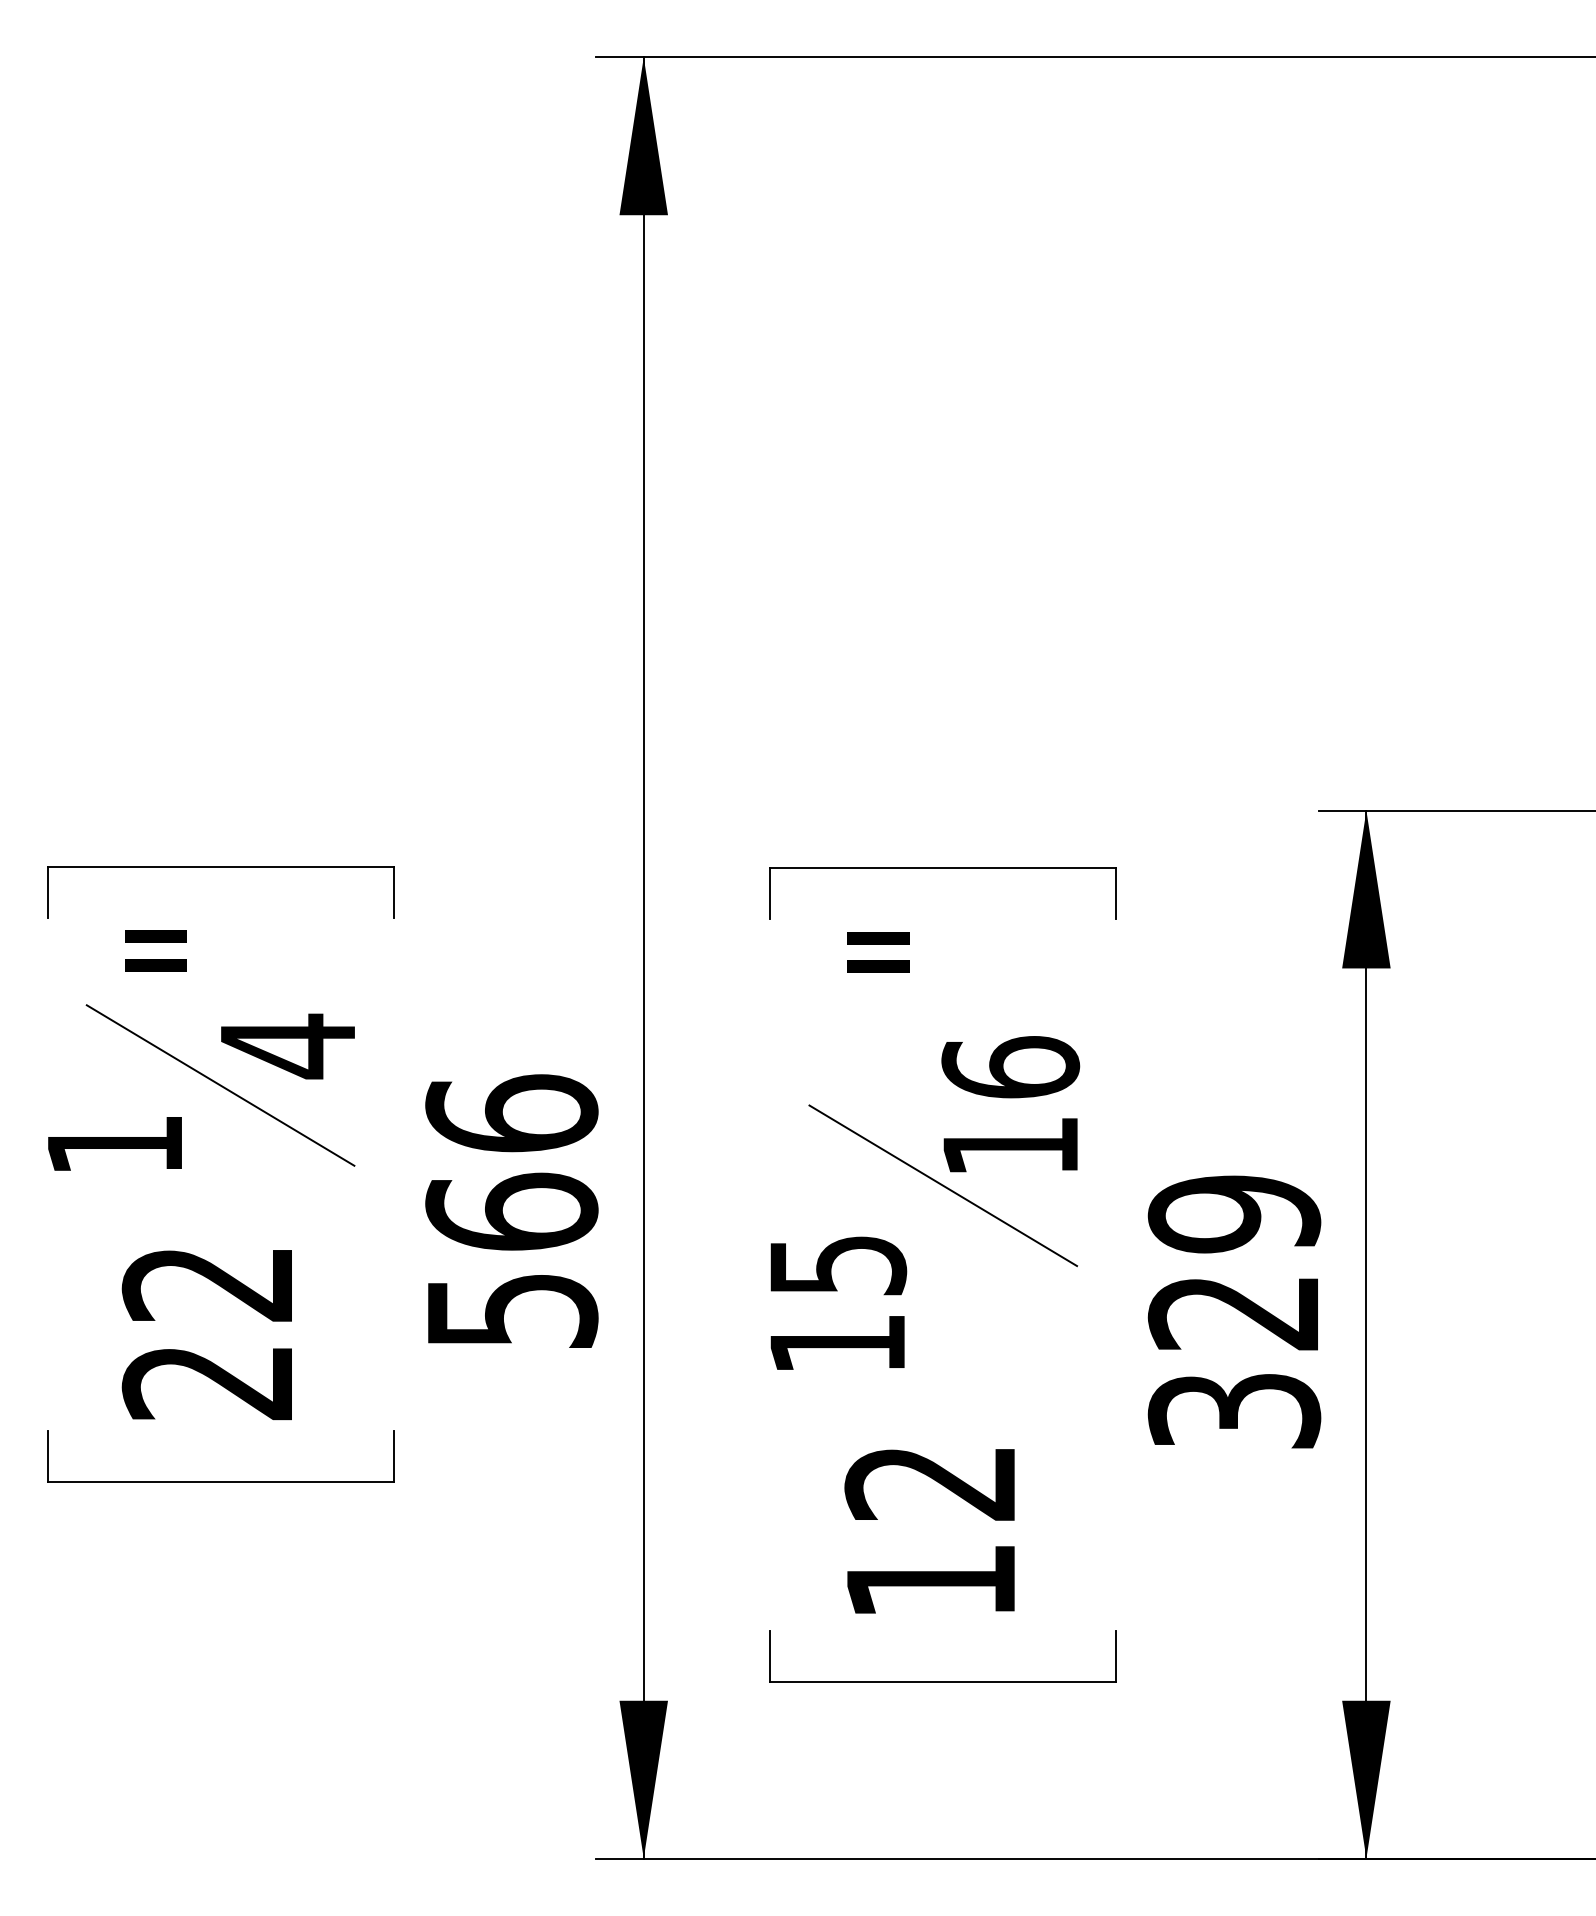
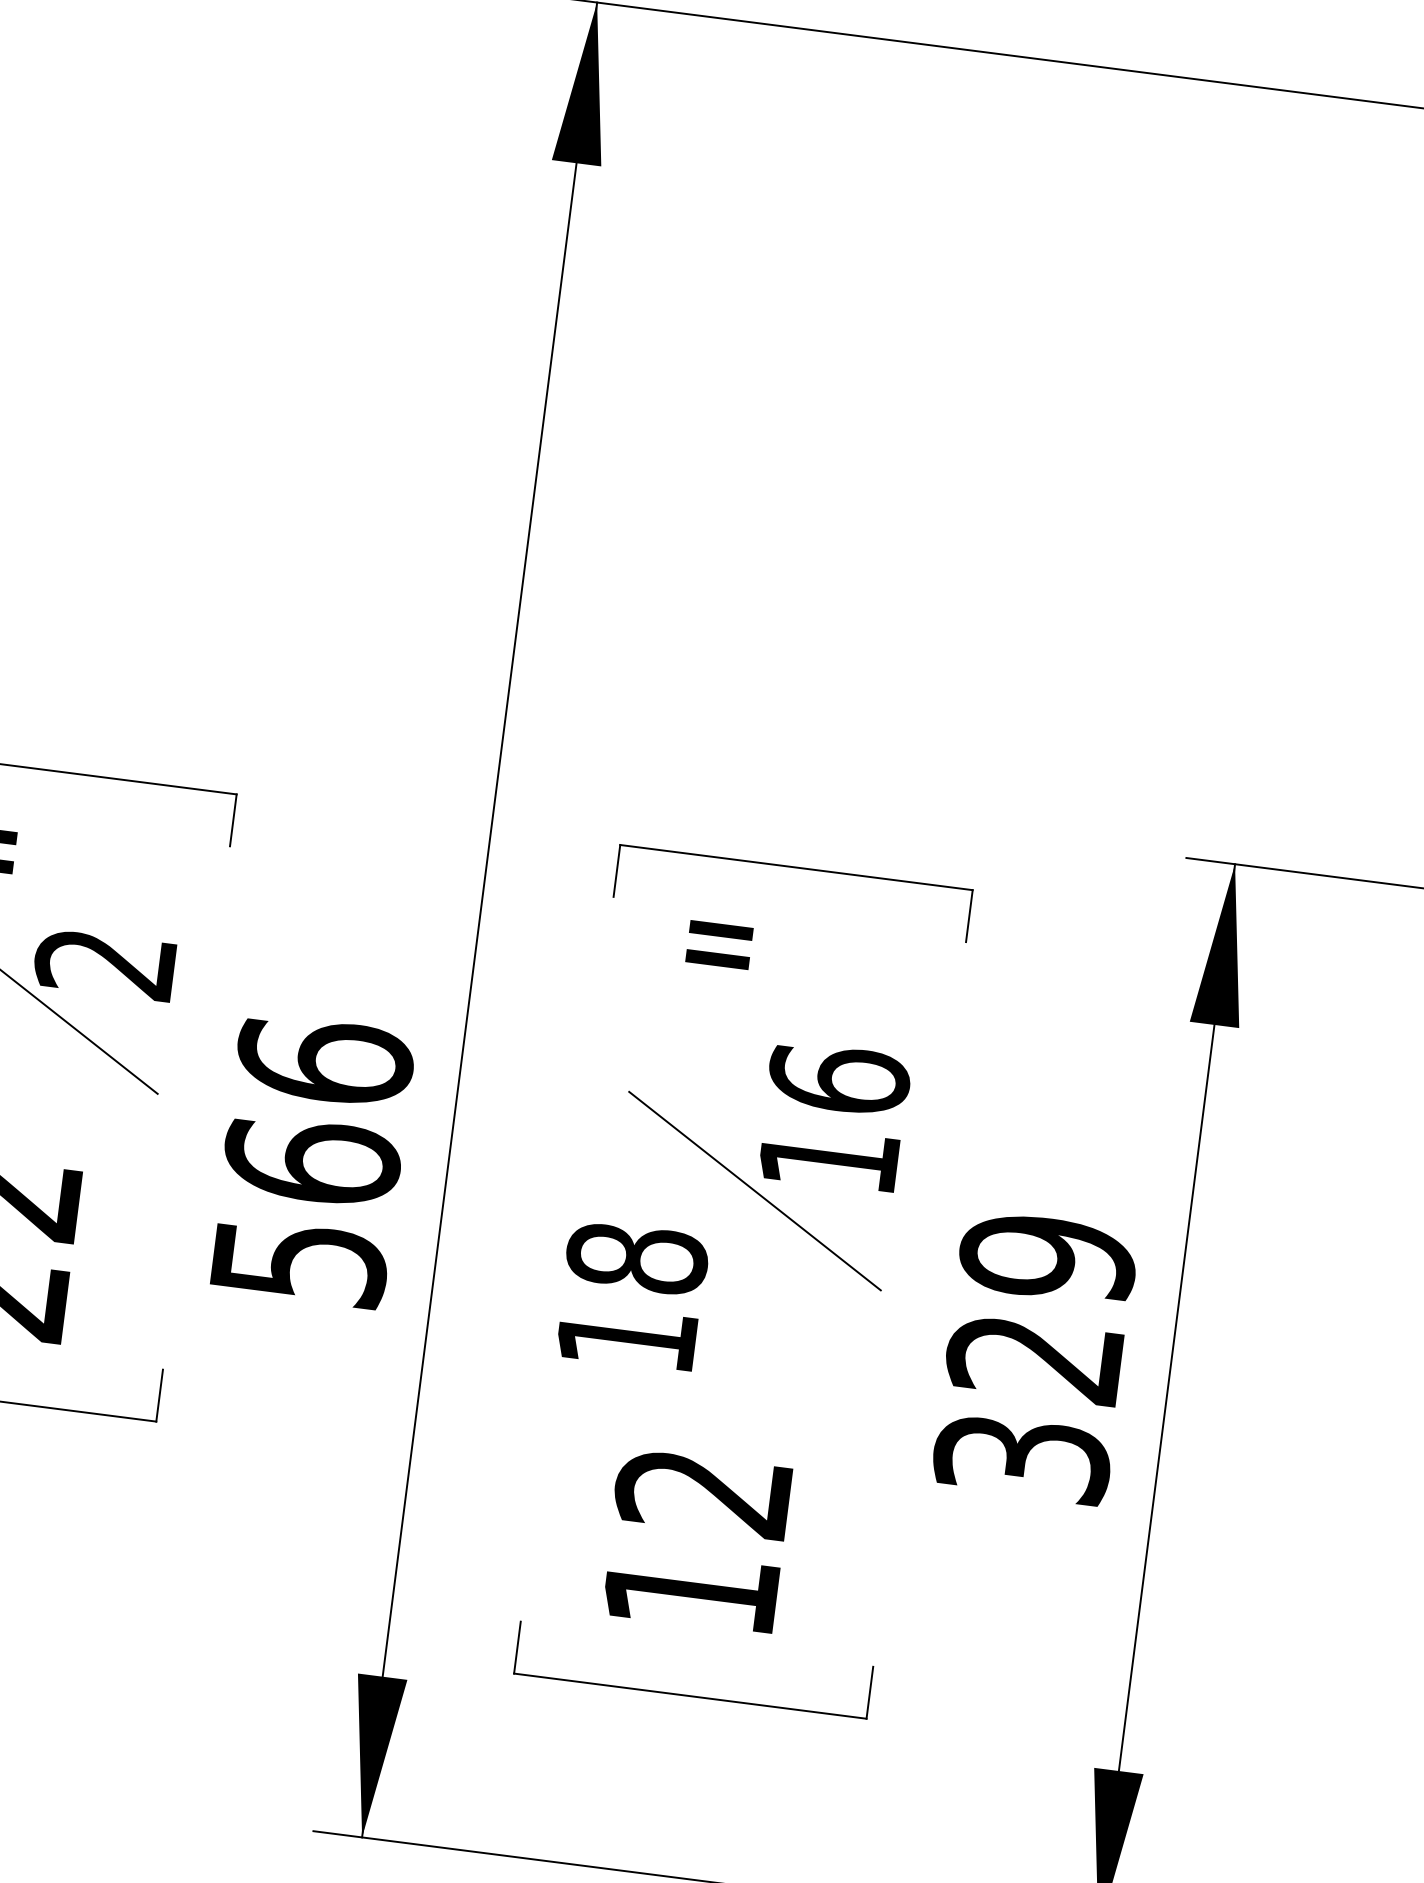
text: (286, 1046) -> (104, 963), 4 -> 2
text: (837, 1265) -> (636, 1258), 15 -> 18

